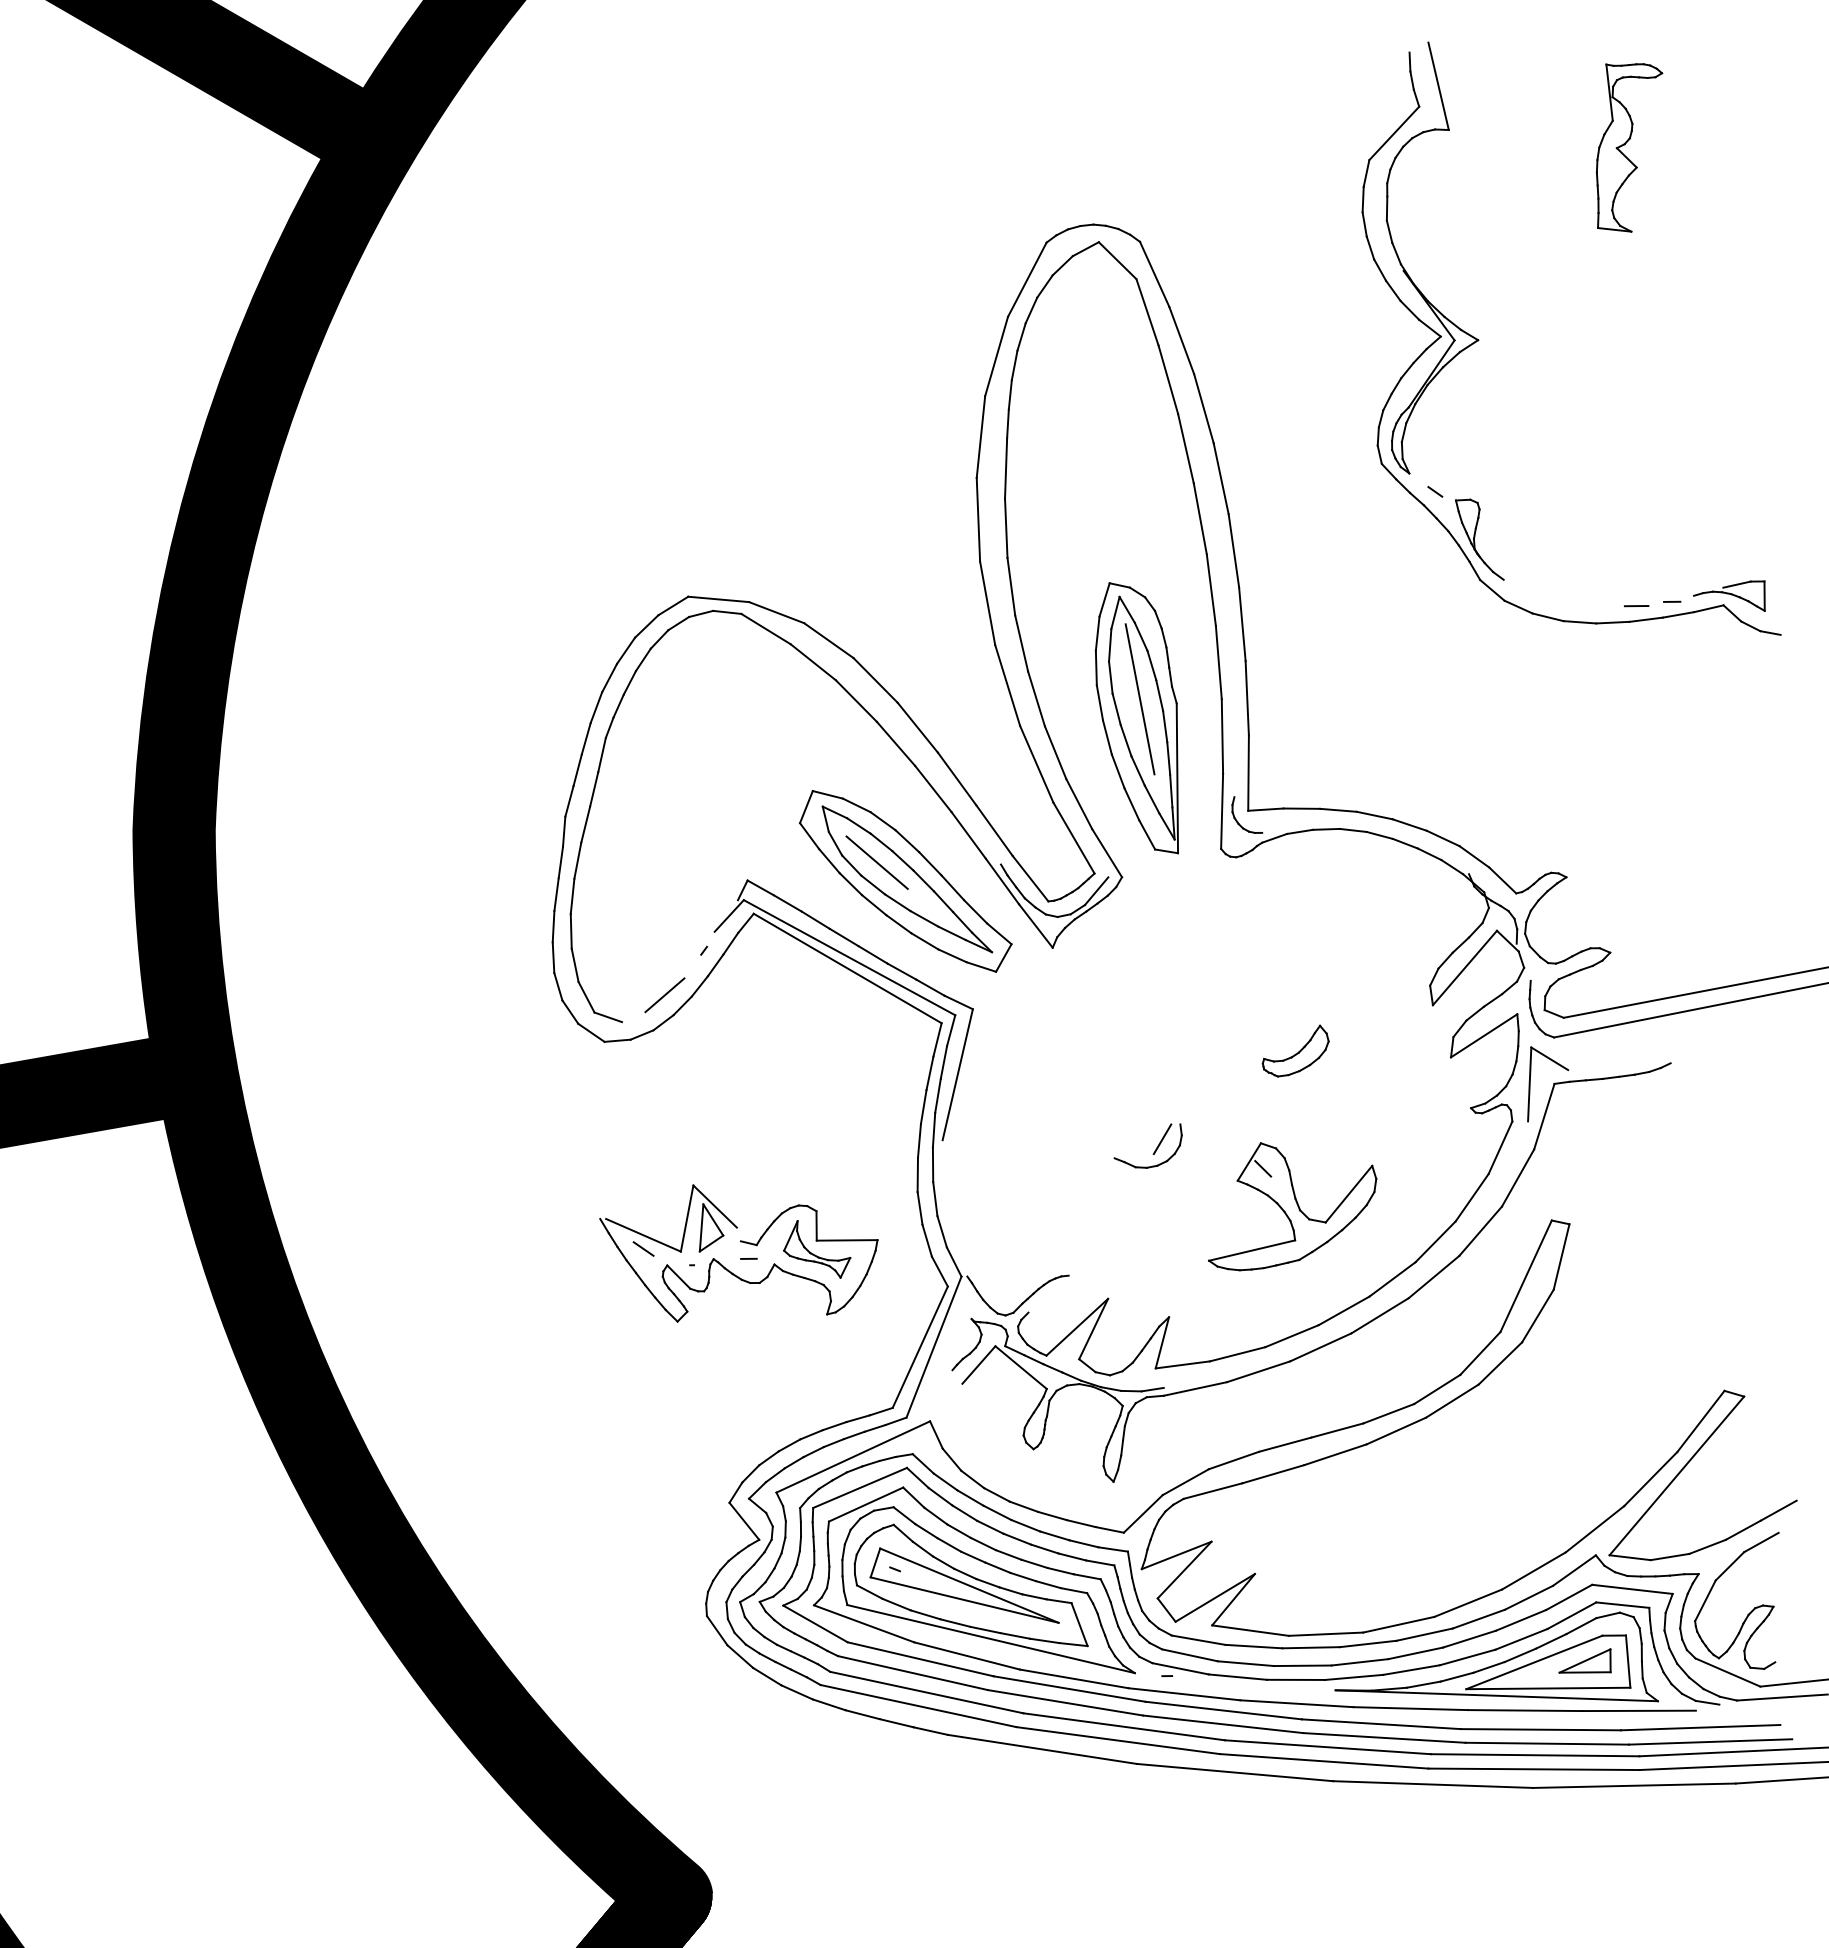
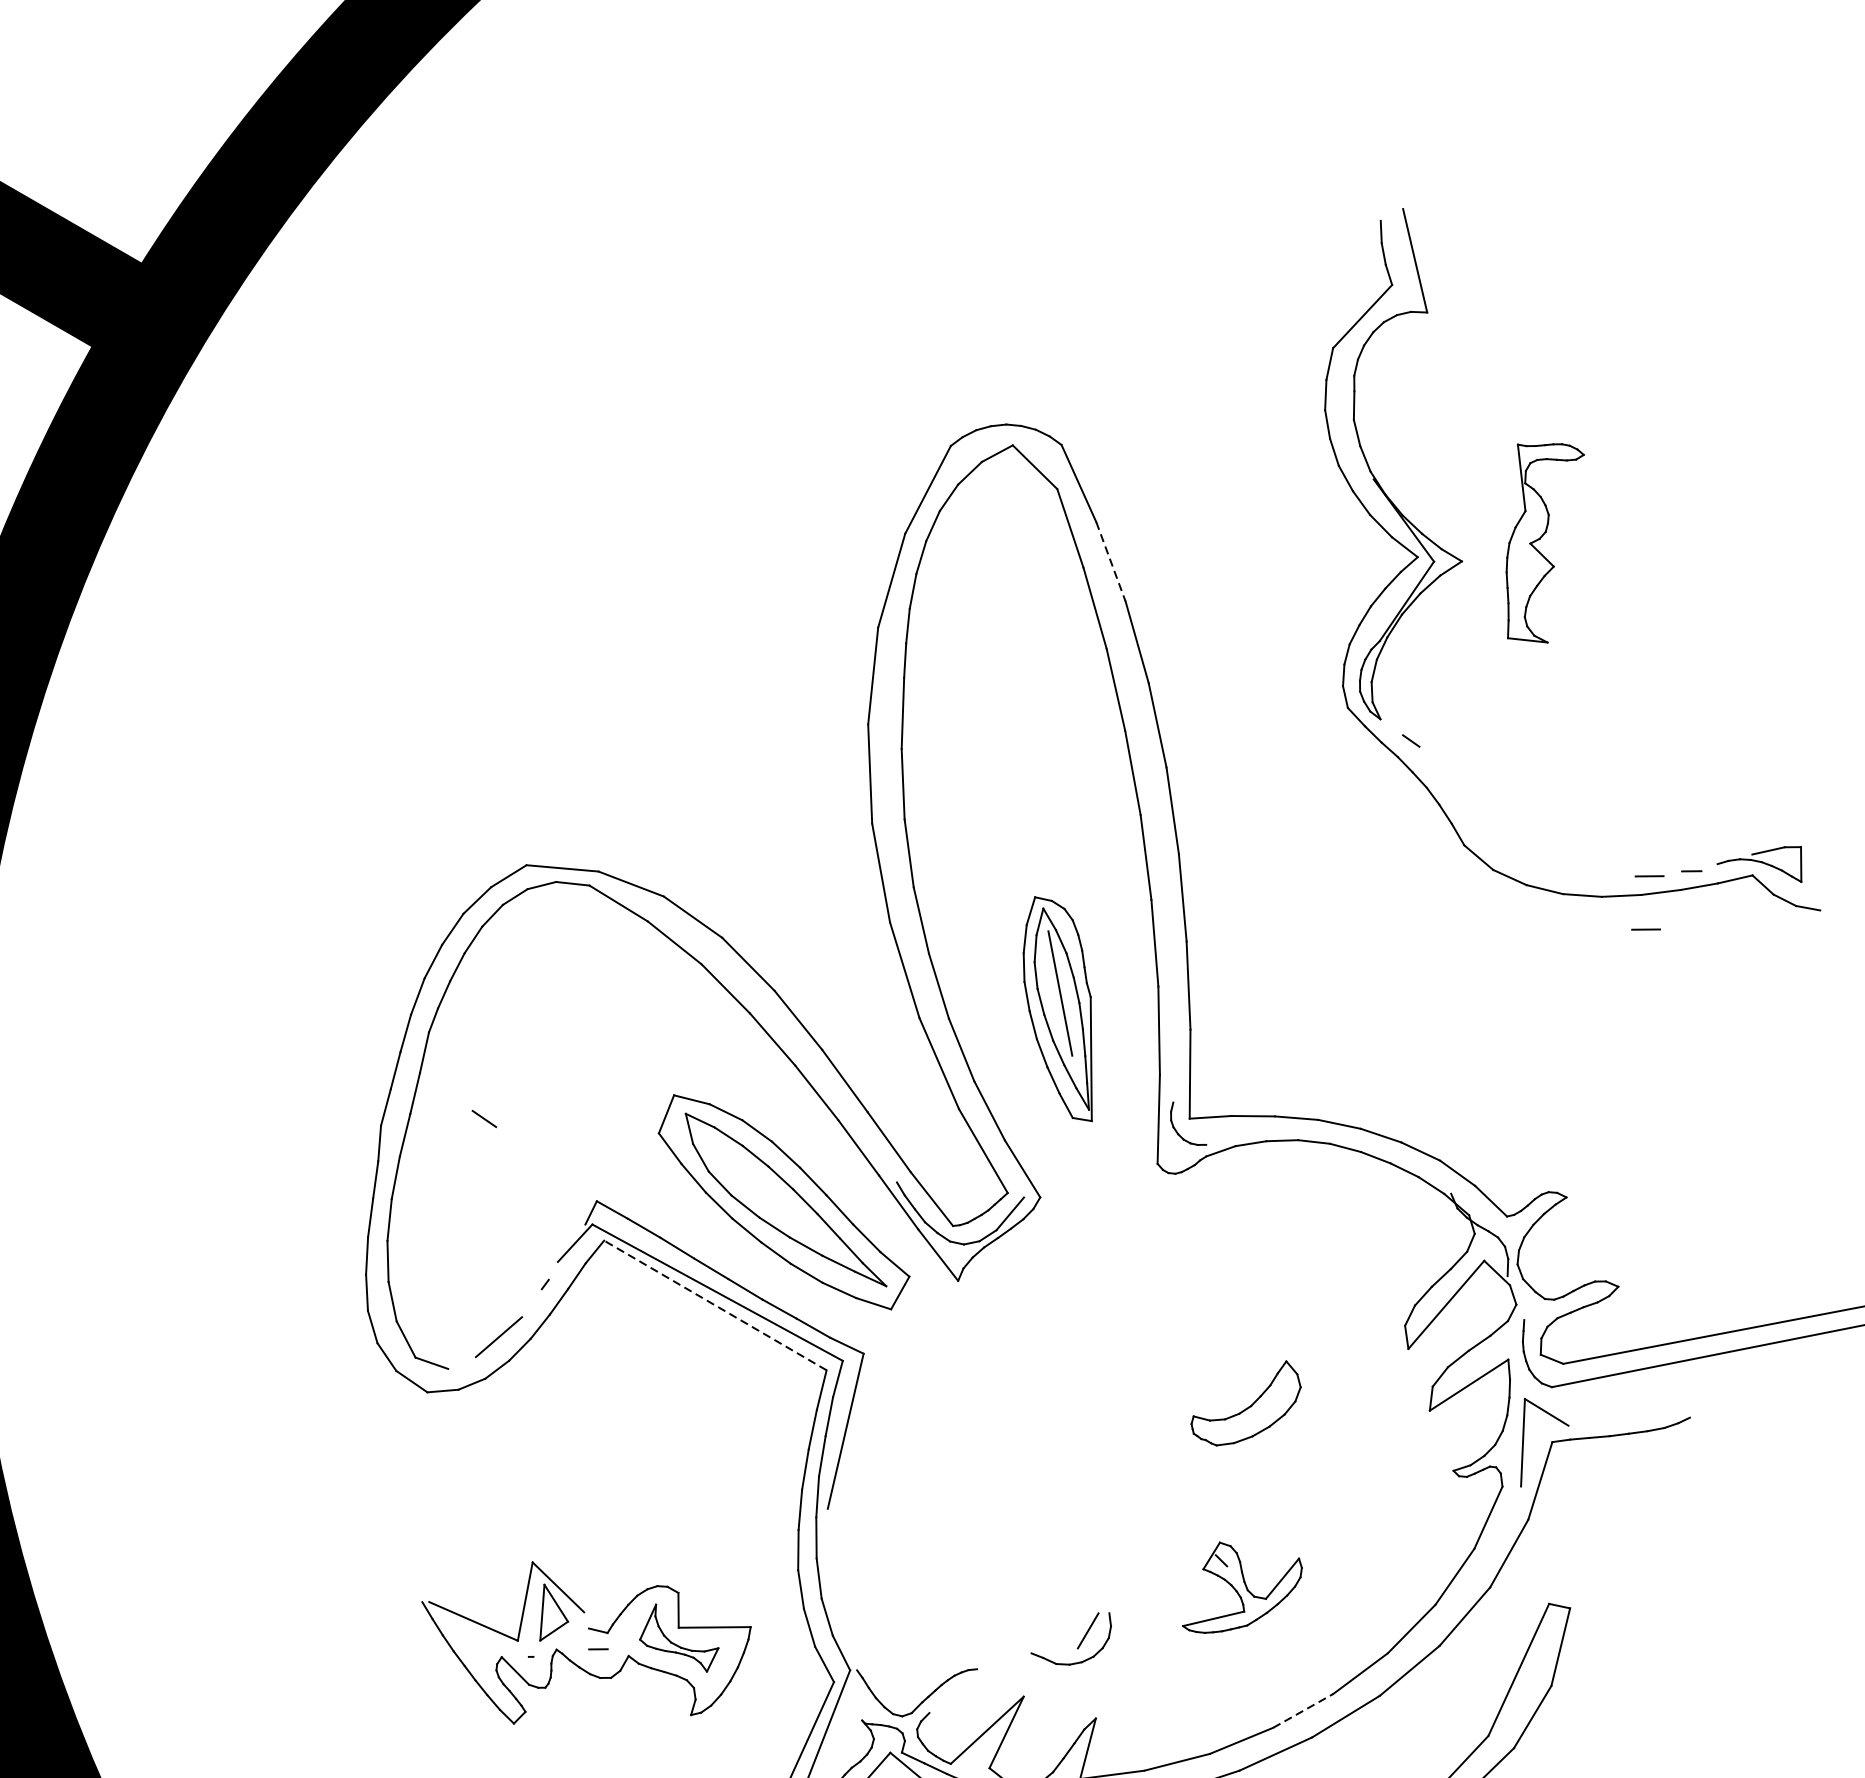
part: (1629, 147) -> (1545, 542), moved
line: (1181, 340) -> (1110, 561), solid -> dashed
part: (1479, 539) -> (1463, 797), removed
line: (1633, 651) -> (1645, 930), added
part: (1136, 718) -> (1057, 1009), size x0.7
line: (876, 862) -> (749, 1179), removed
line: (847, 968) -> (715, 1305), solid -> dashed
part: (1295, 1050) -> (1245, 1402), size x1.4
part: (1154, 1150) -> (1078, 1644), moved
part: (1292, 1206) -> (1242, 1587), size x0.6
line: (643, 1248) -> (484, 1118), moved
line: (1344, 1310) -> (1303, 1710), solid -> dashed

